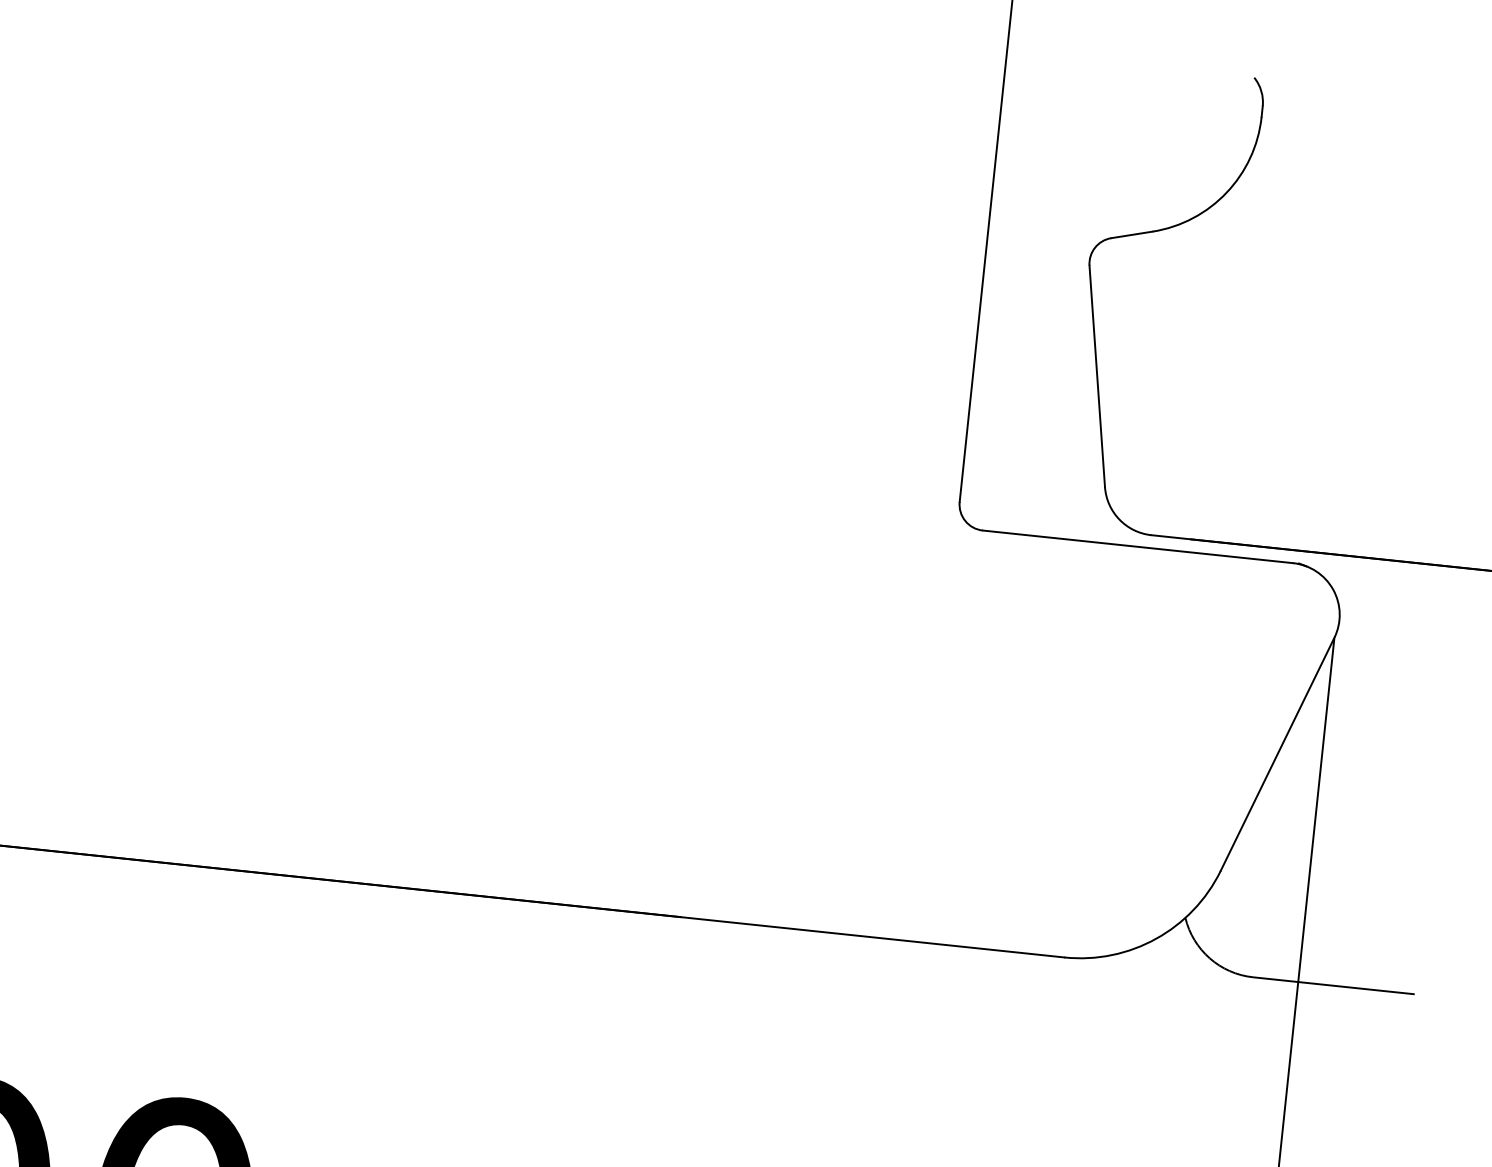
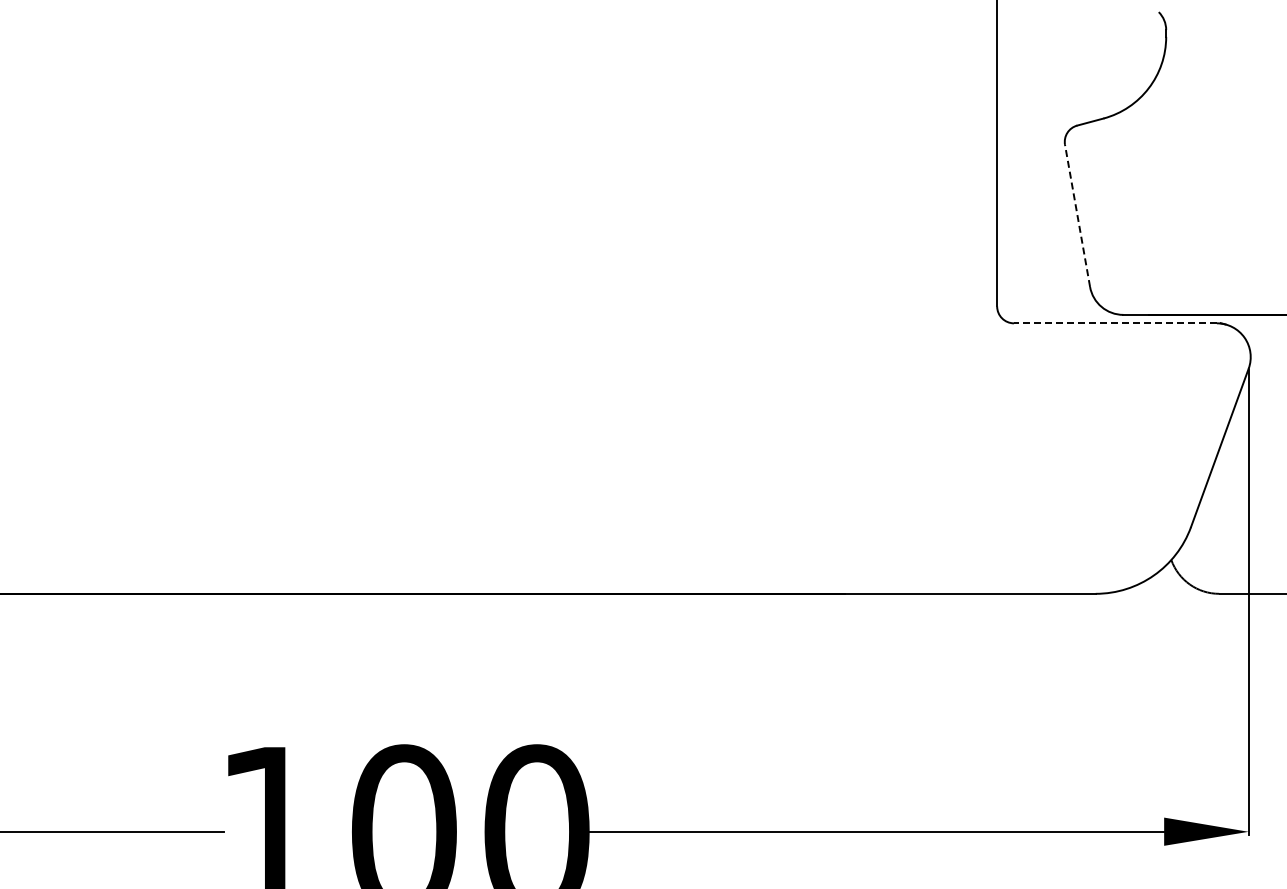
line: (1097, 375) -> (1077, 215), solid -> dashed
line: (1136, 546) -> (1114, 323), solid -> dashed

